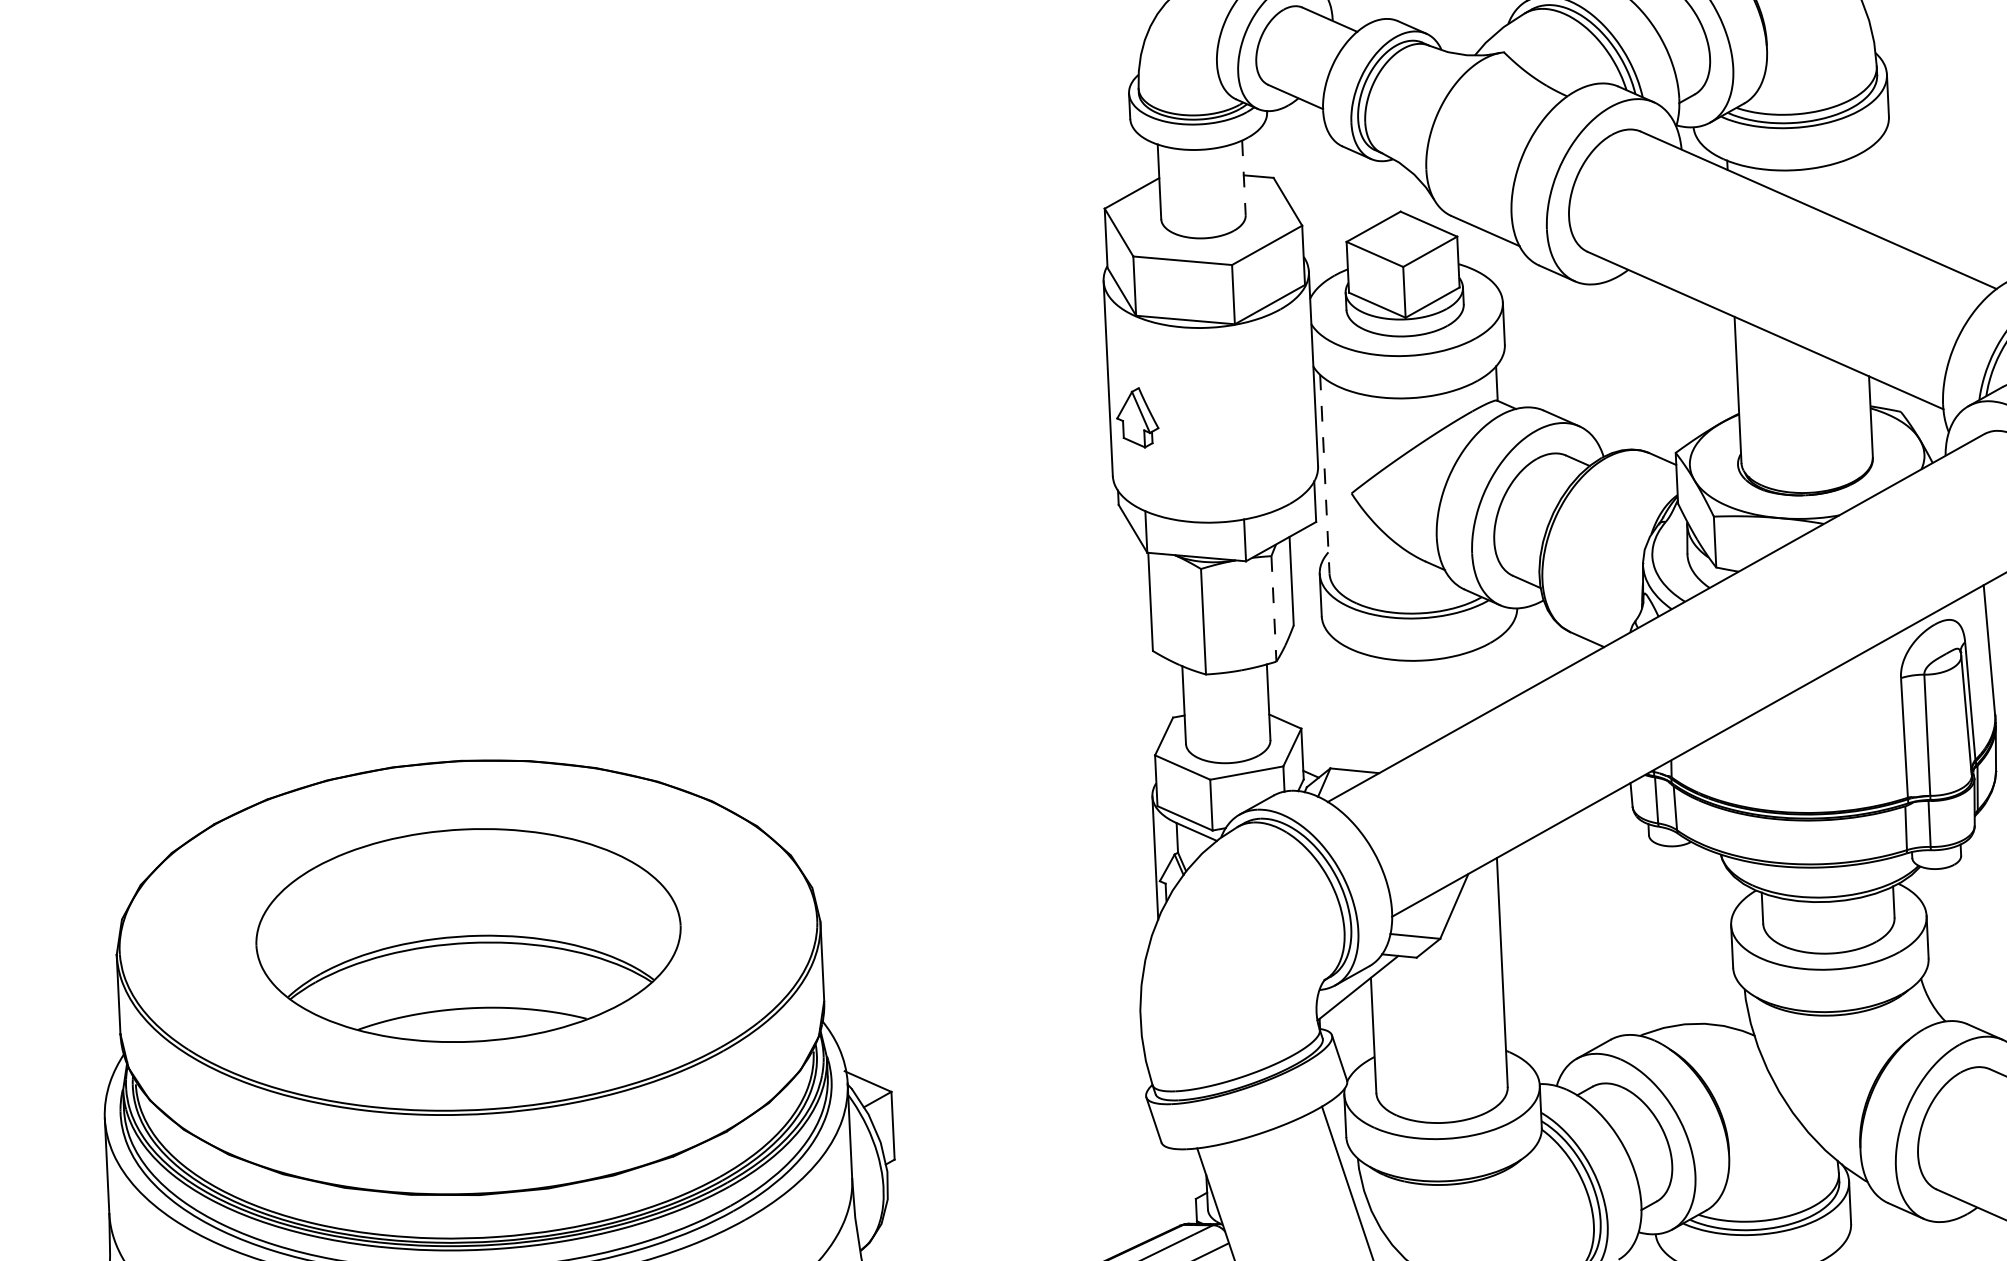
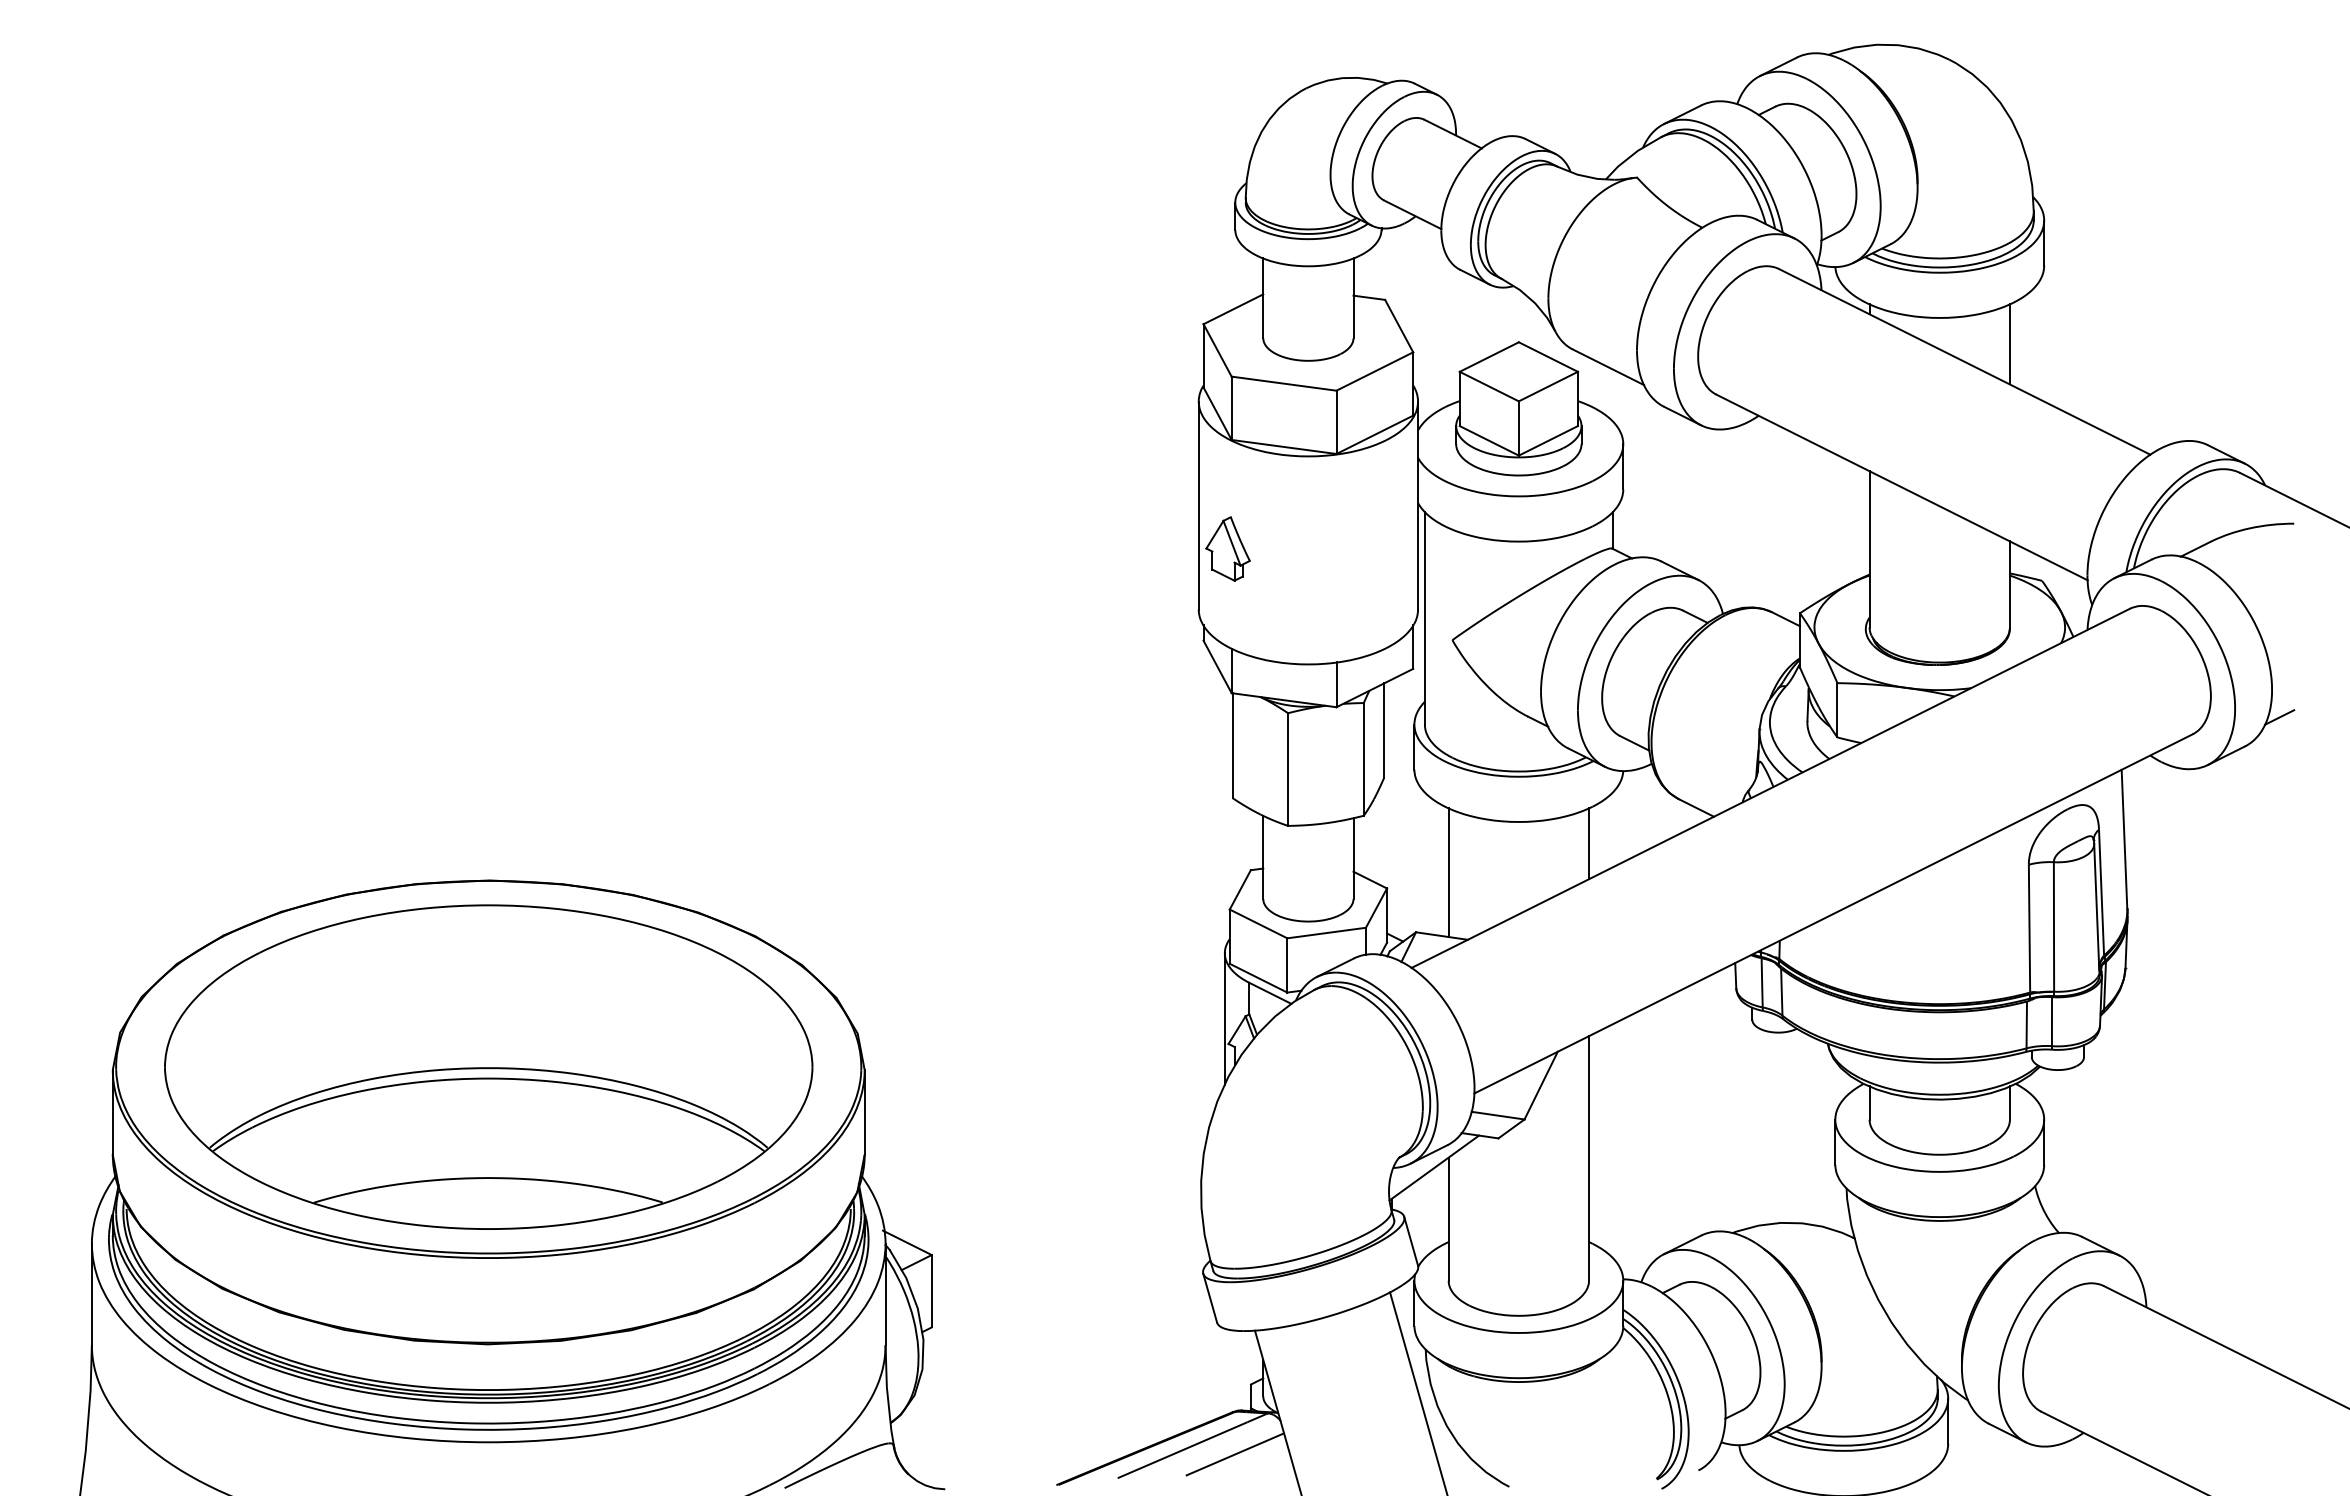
line: (1243, 177) -> (1353, 298), dashed -> solid
line: (1859, 192) -> (2009, 344), added
line: (1324, 474) -> (1424, 618), dashed -> solid
line: (1273, 609) -> (1363, 759), dashed -> solid
line: (1488, 677) -> (1589, 843), added
line: (1358, 711) -> (1448, 872), added
part: (468, 934) -> (488, 1066), size x1.43

